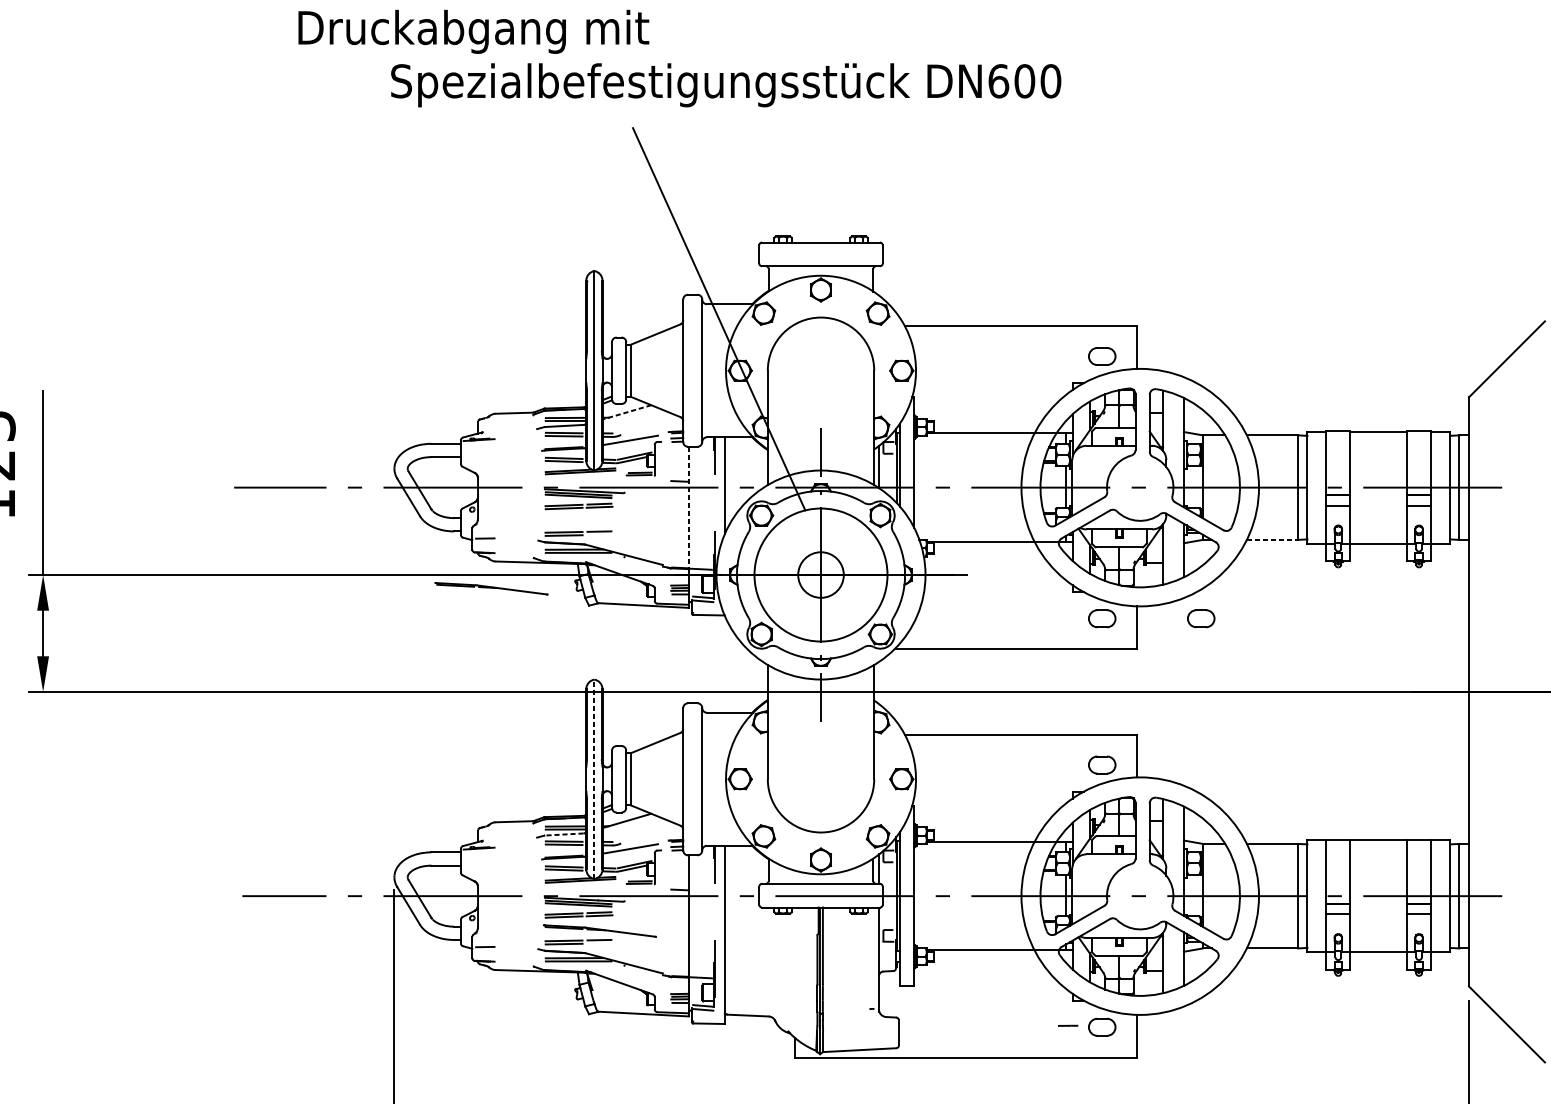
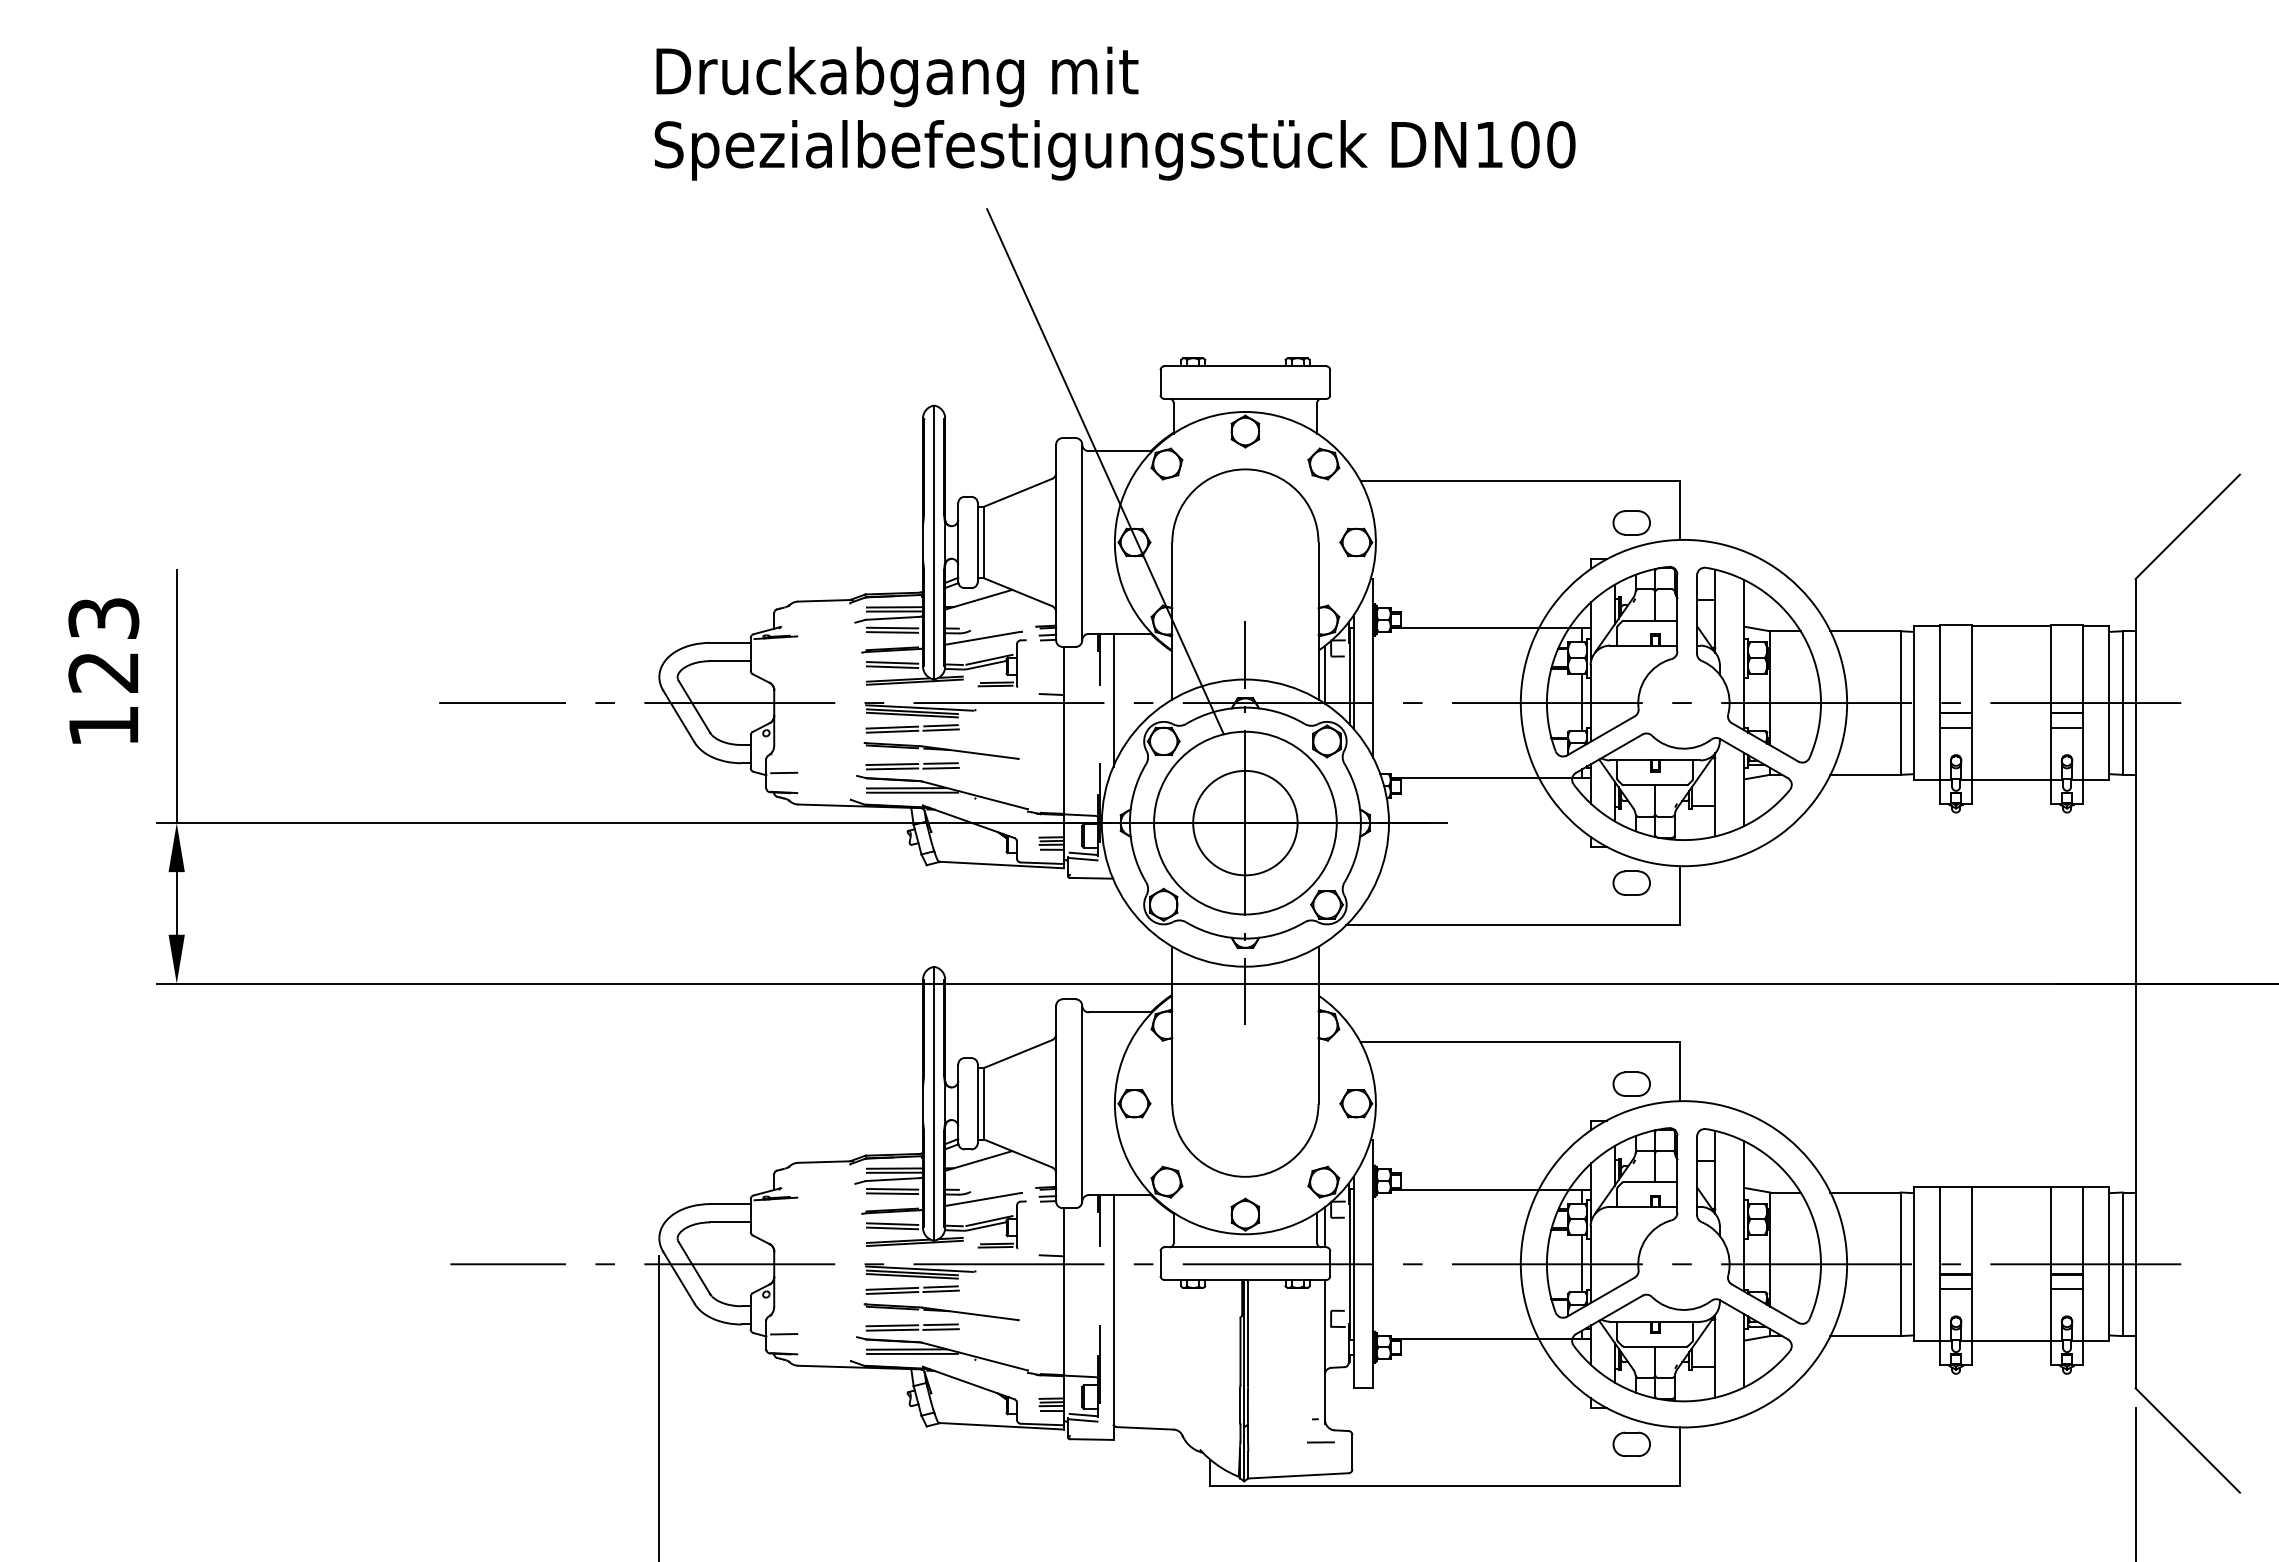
text: (473, 31) -> (897, 76), moved
text: (998, 81) -> (1489, 144), DN600 -> DN100
line: (626, 412) -> (978, 599), dashed -> solid
line: (688, 508) -> (1063, 731), dashed -> solid
line: (599, 534) -> (940, 767), added
line: (1273, 539) -> (1866, 774), dashed -> solid
circle: (821, 574) -> (1245, 822), size x1.67
part: (491, 588) -> (941, 750), moved
part: (1201, 618) -> (1767, 882), removed
line: (594, 779) -> (934, 1103), dashed -> solid
line: (564, 834) -> (892, 1179), dashed -> solid
line: (599, 943) -> (940, 1329), added
line: (1067, 1025) -> (1320, 1442), moved

